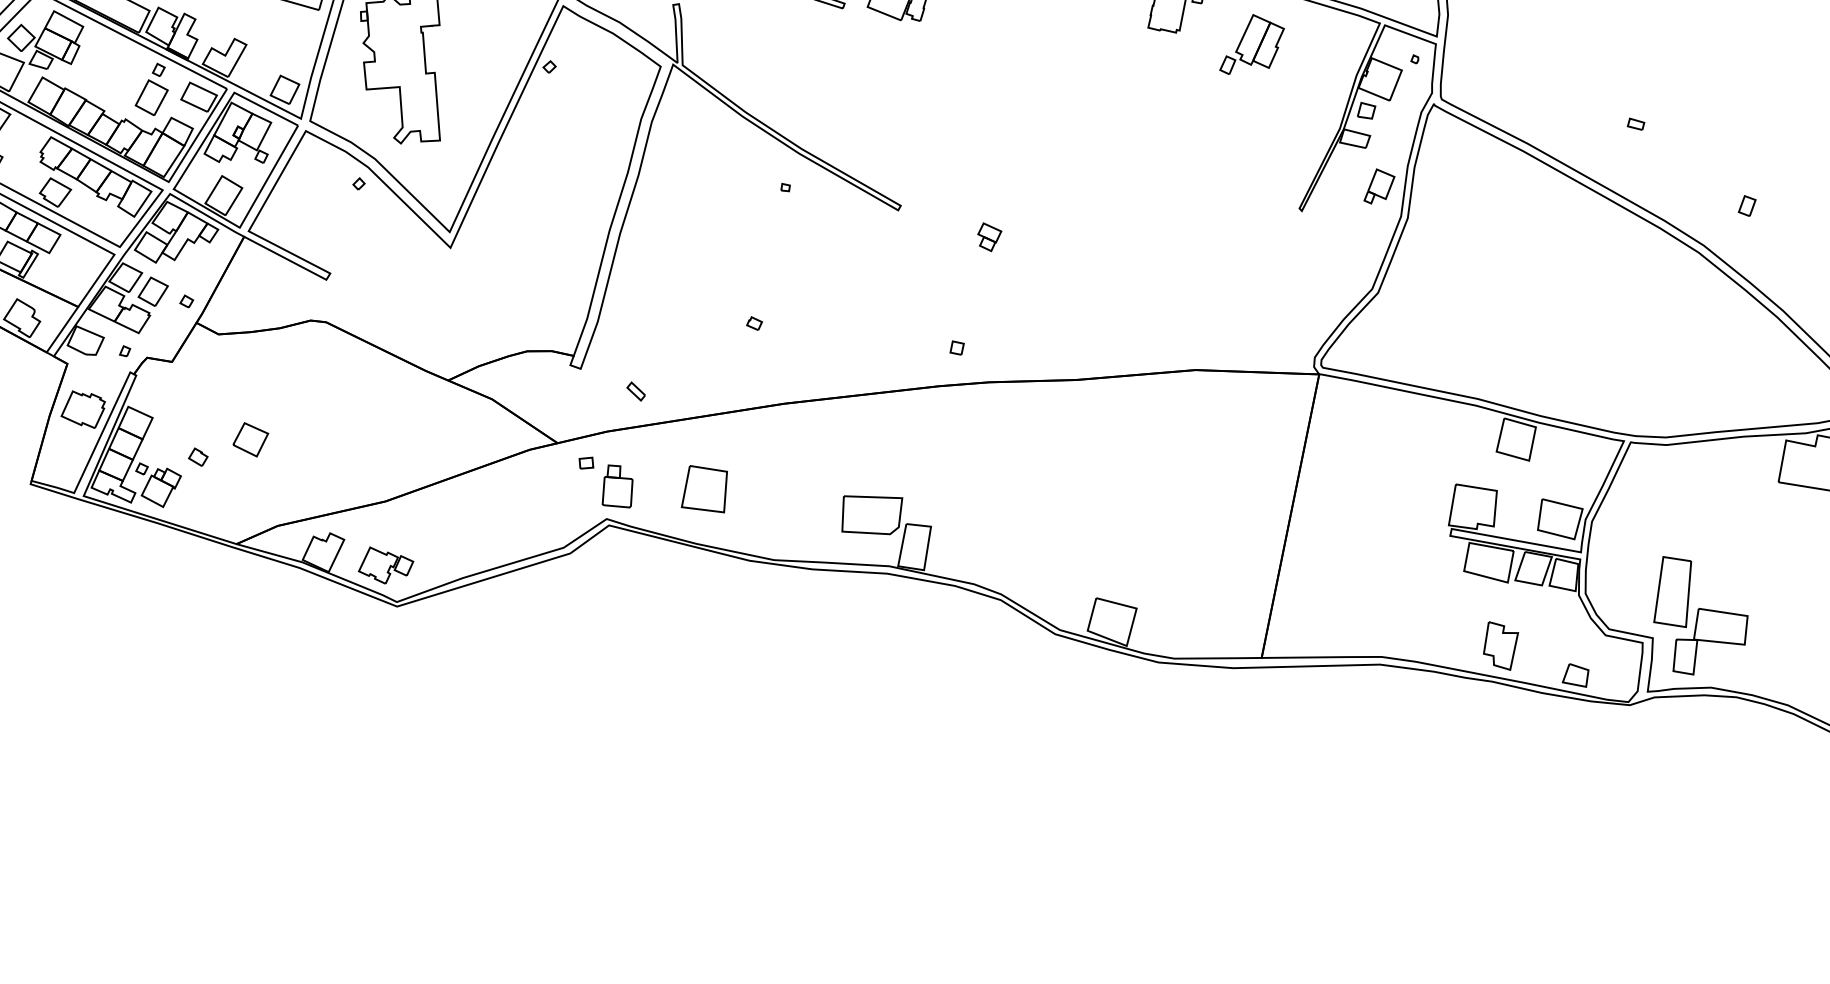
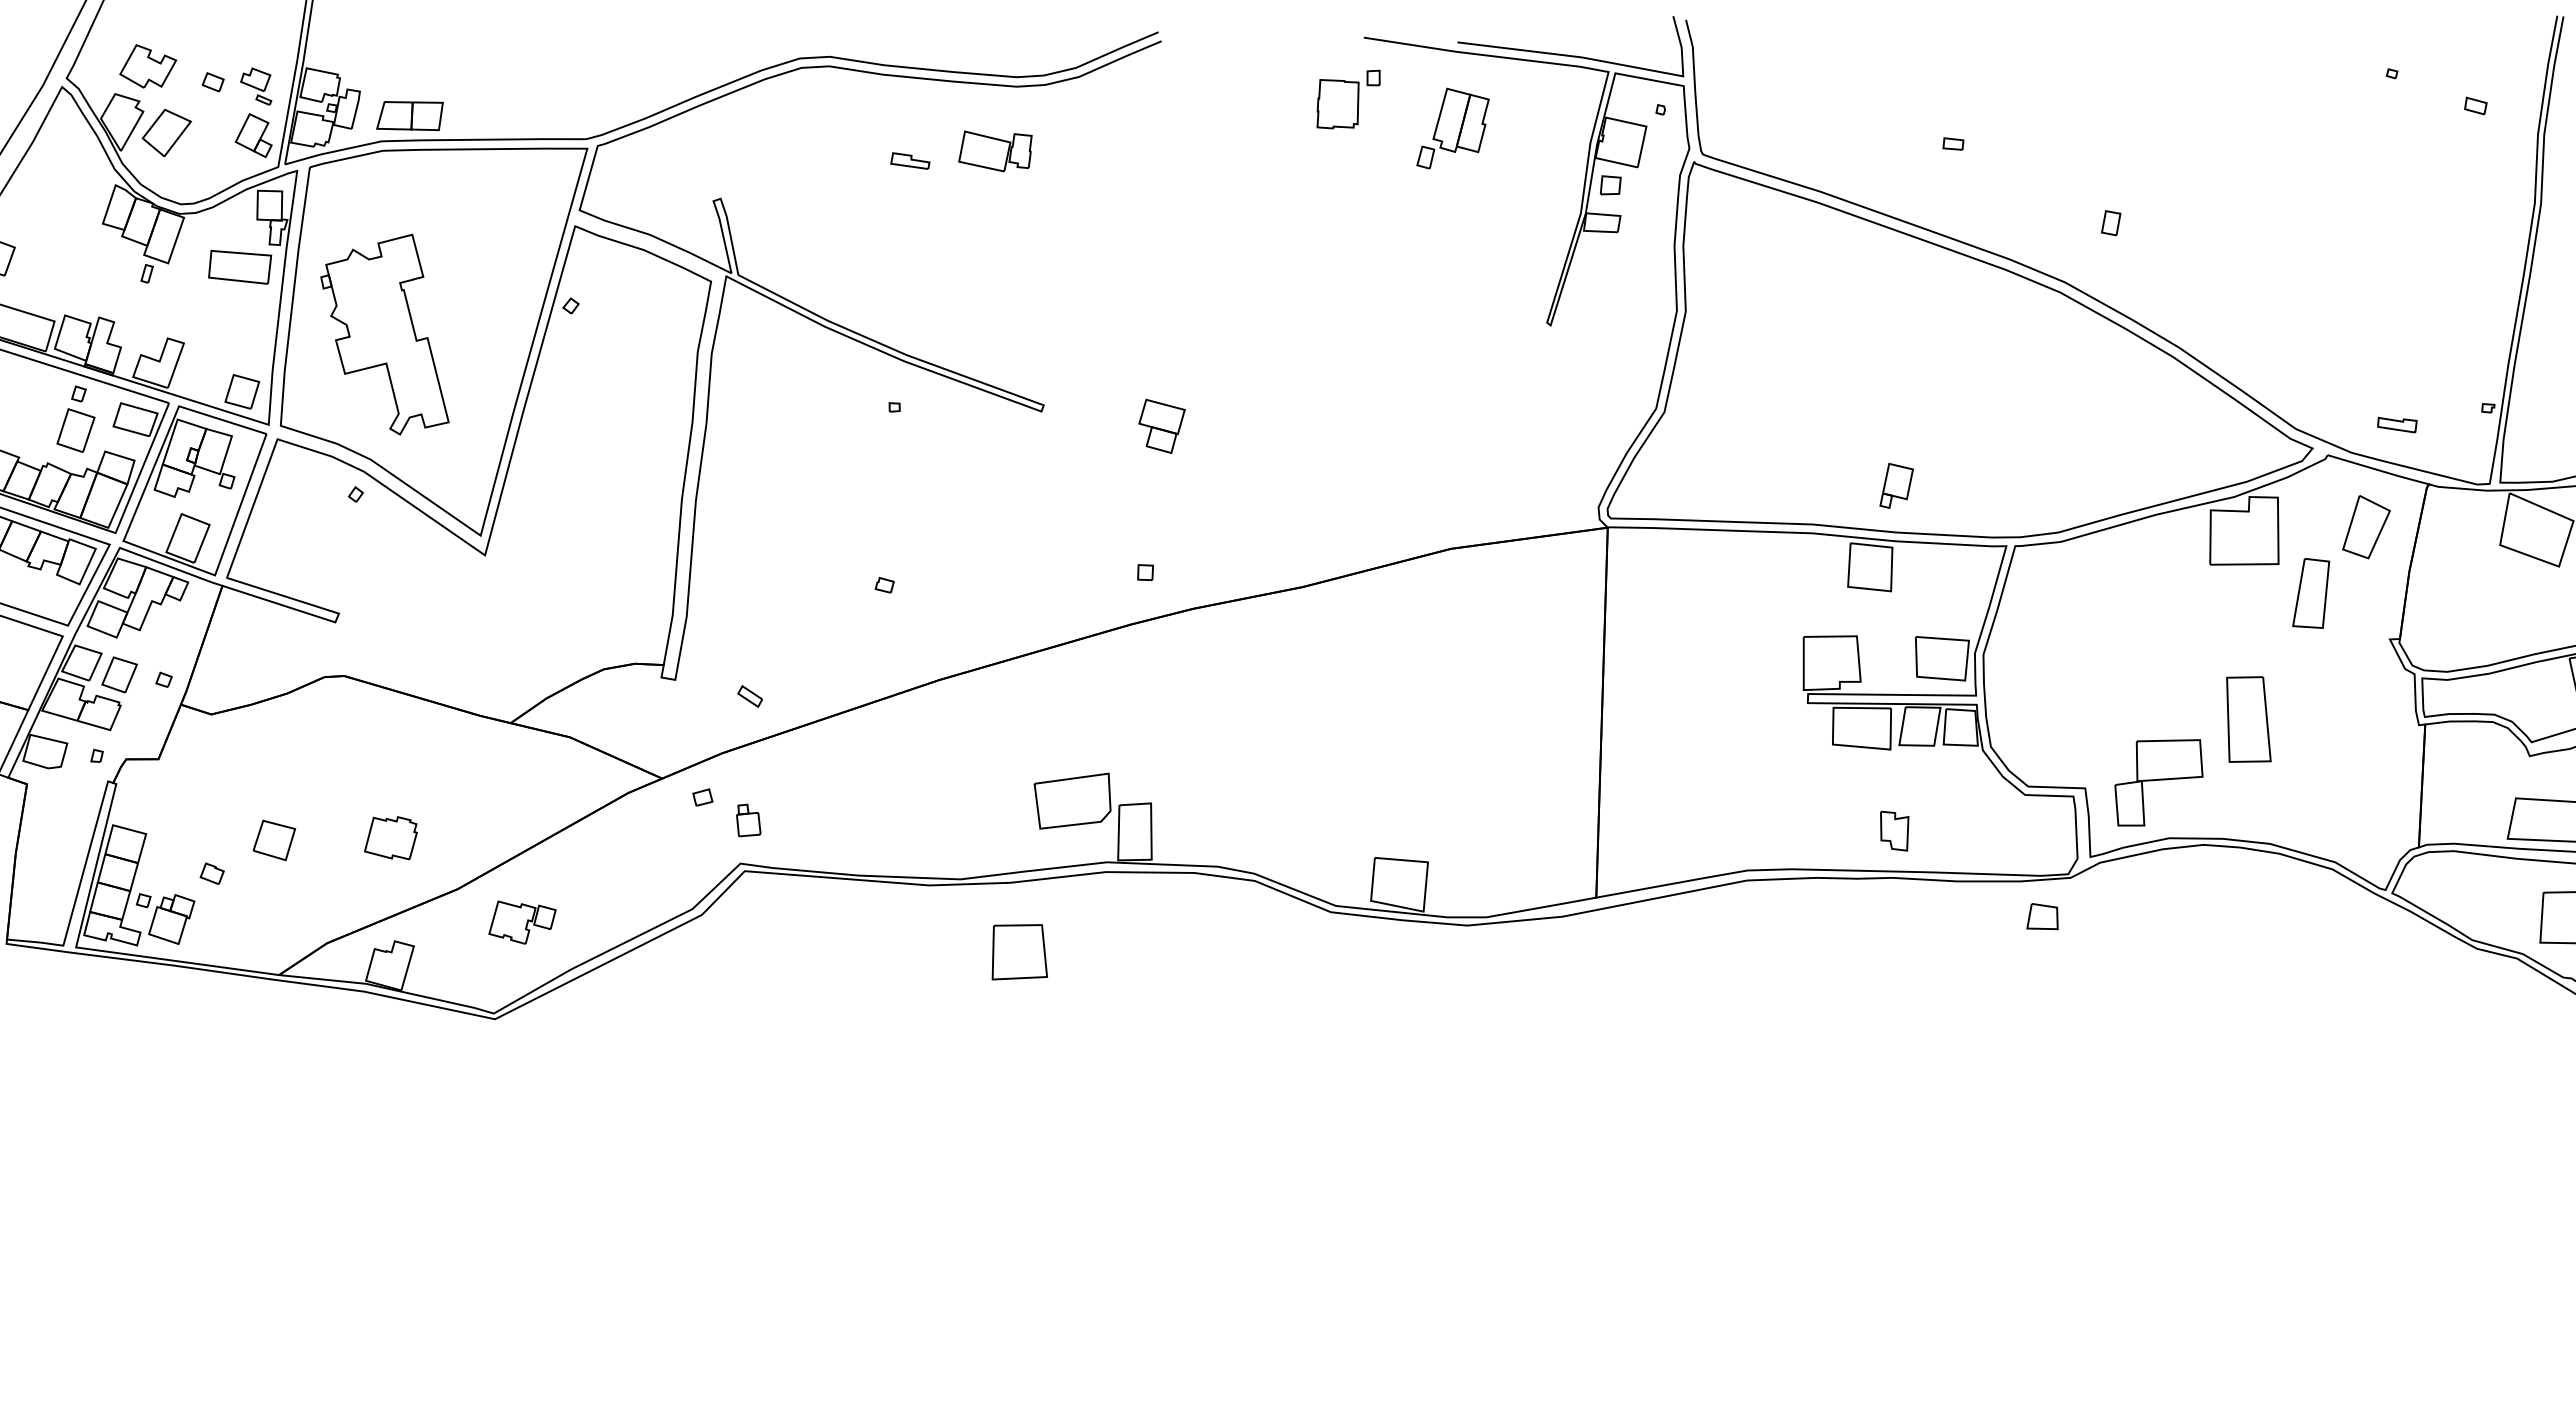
part: (1379, 187) -> (1896, 485), moved
part: (988, 236) -> (1161, 425), size x1.6
part: (83, 409) -> (390, 838), moved
part: (618, 486) -> (748, 820), size x0.6
part: (706, 489) -> (1019, 952), moved
part: (386, 566) -> (522, 922), moved
part: (1674, 591) -> (2248, 719), moved
part: (1500, 645) -> (1894, 830), size x0.7
part: (1576, 675) -> (2042, 916), moved

